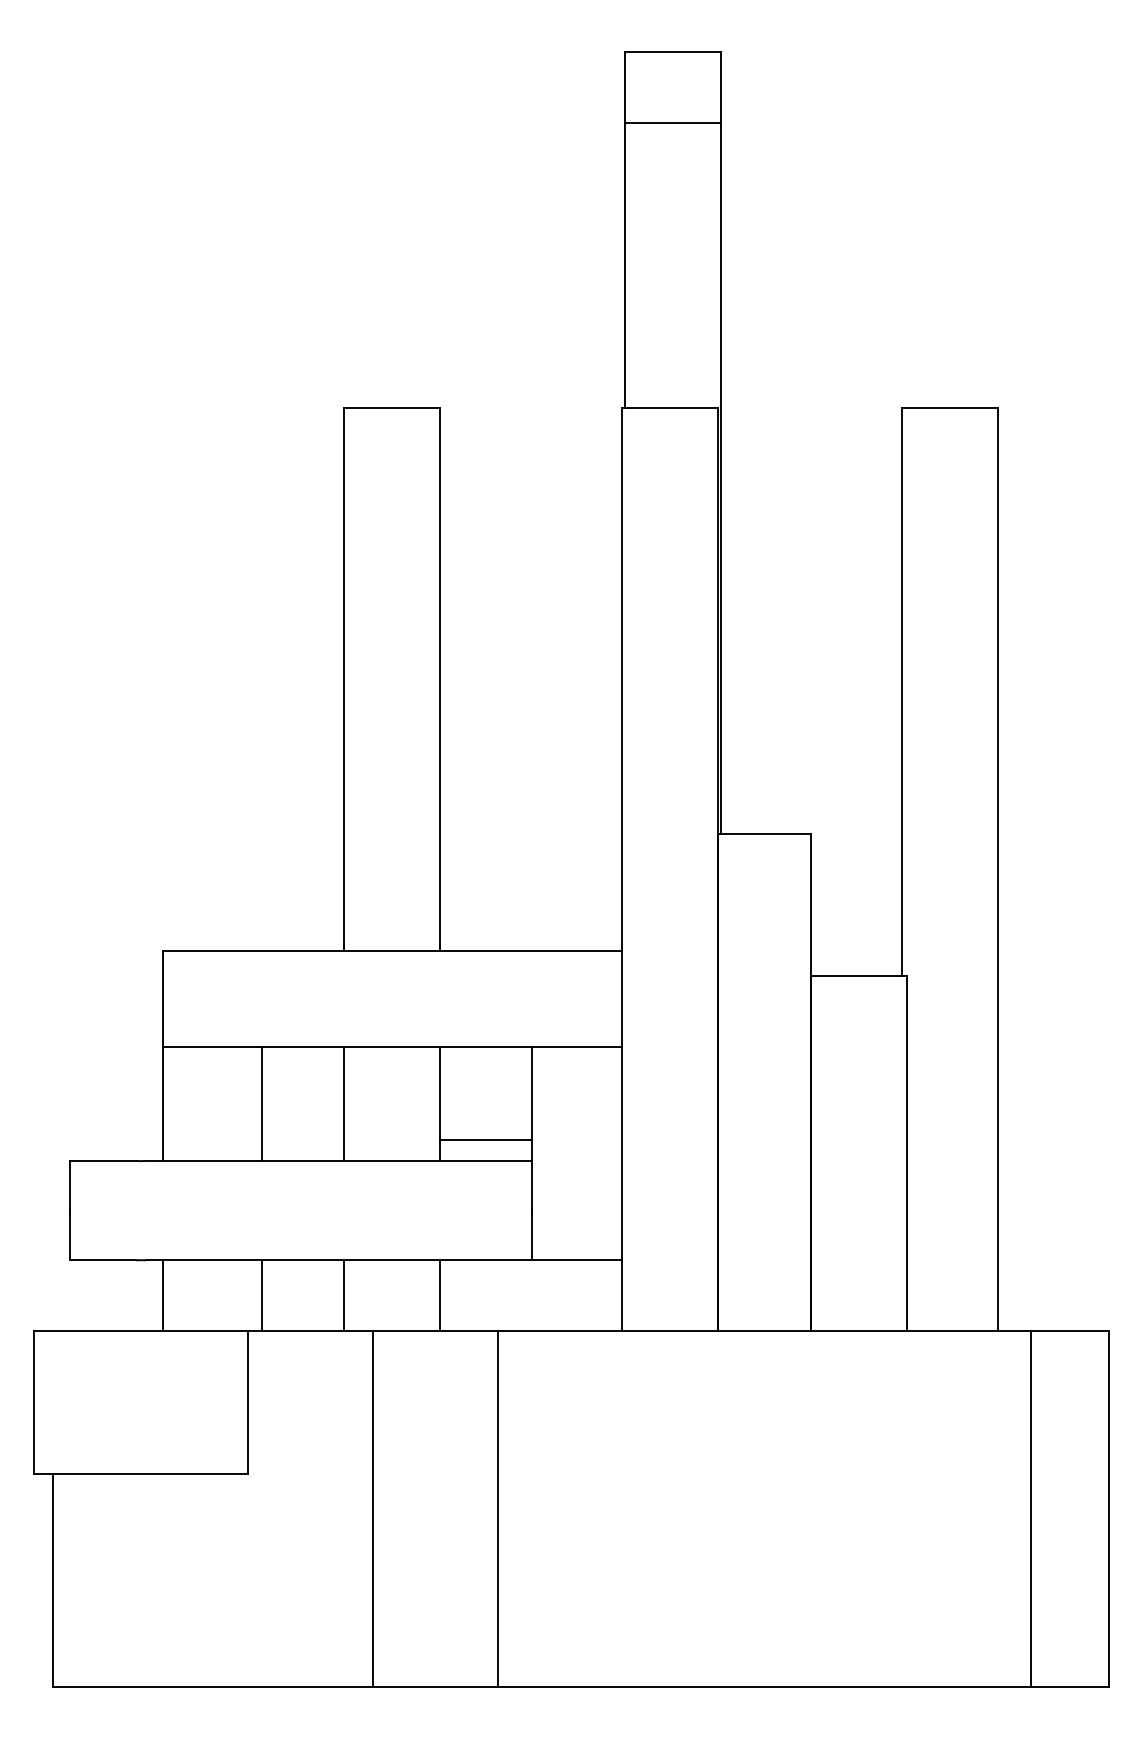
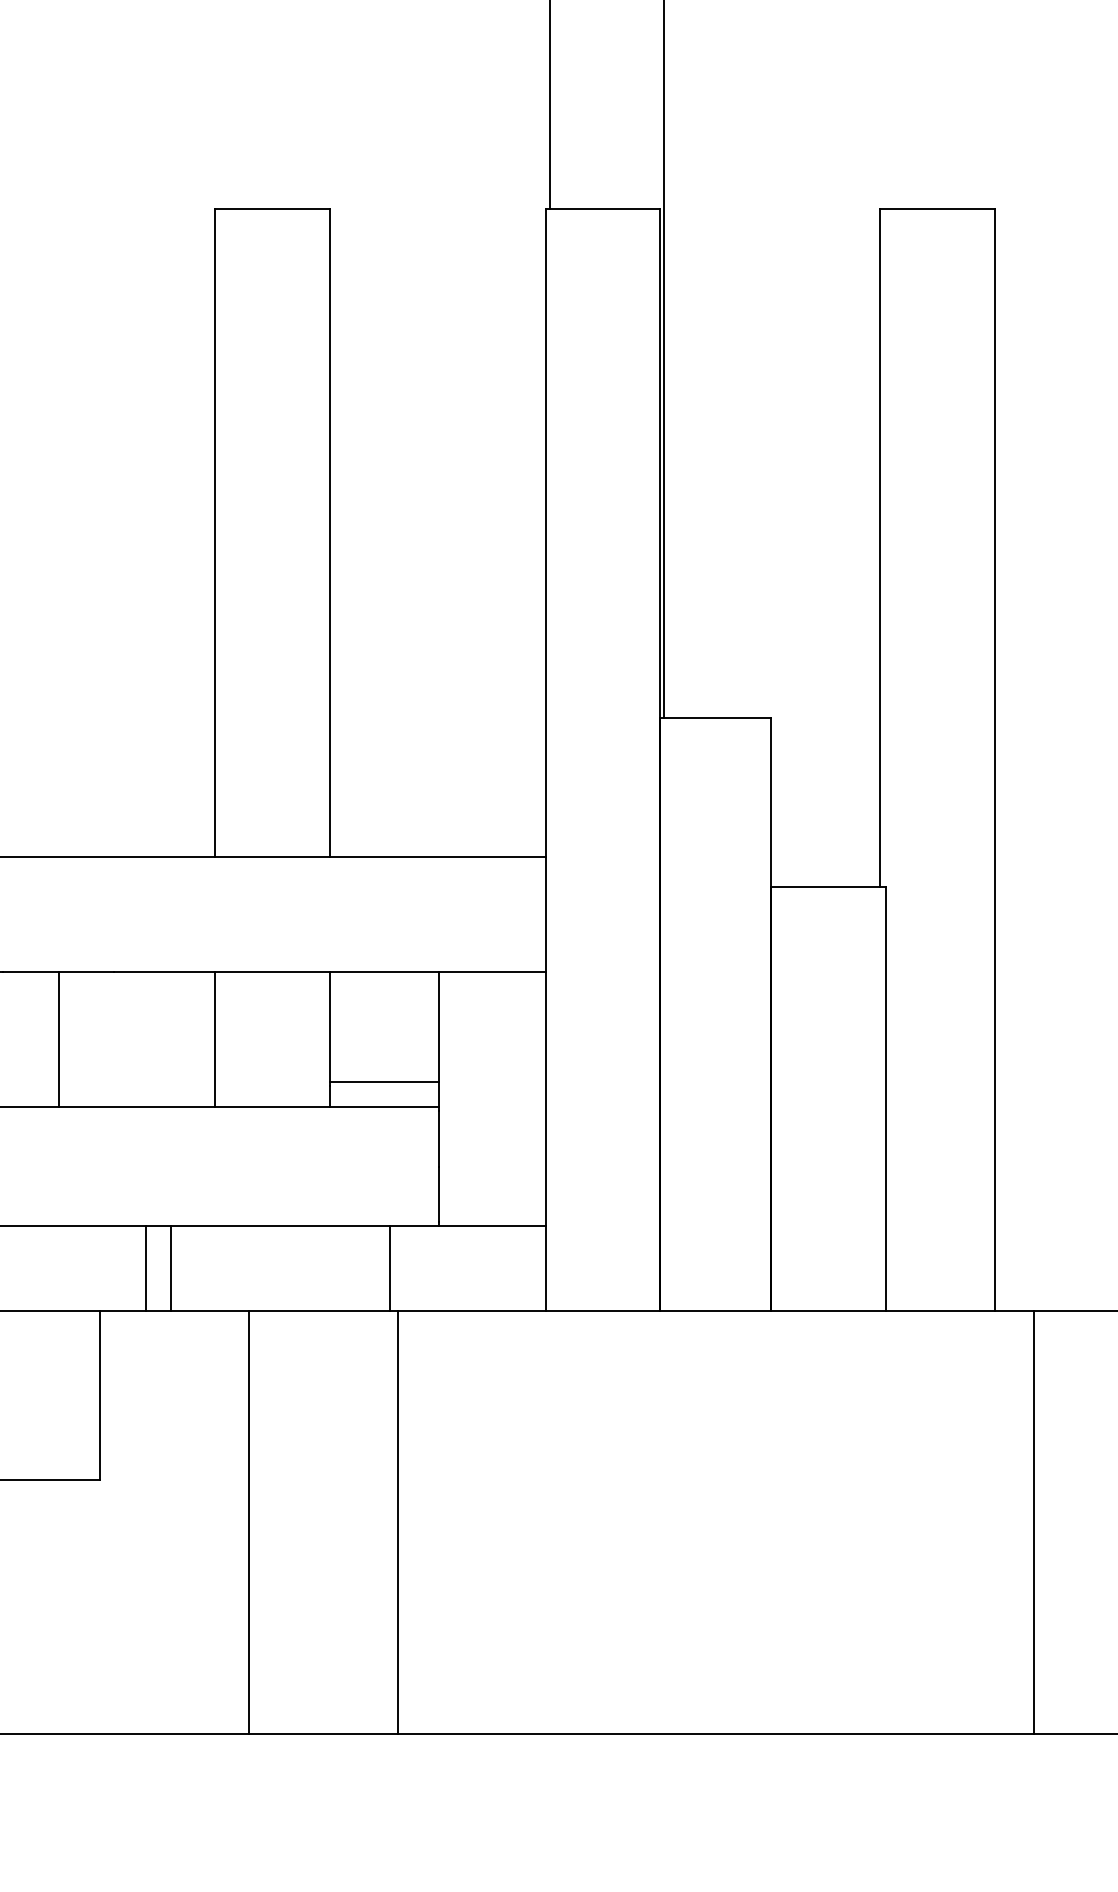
line: (262, 1103) -> (59, 1038), moved
line: (262, 1295) -> (171, 1267), moved
line: (344, 1295) -> (146, 1267), moved
line: (440, 1295) -> (390, 1267), moved

